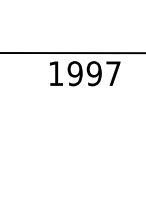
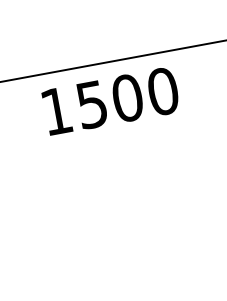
text: (93, 73) -> (126, 98), 1997 -> 1500

